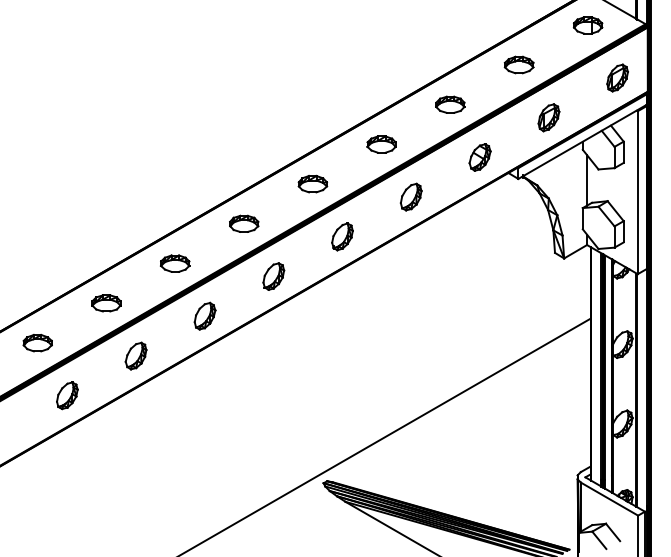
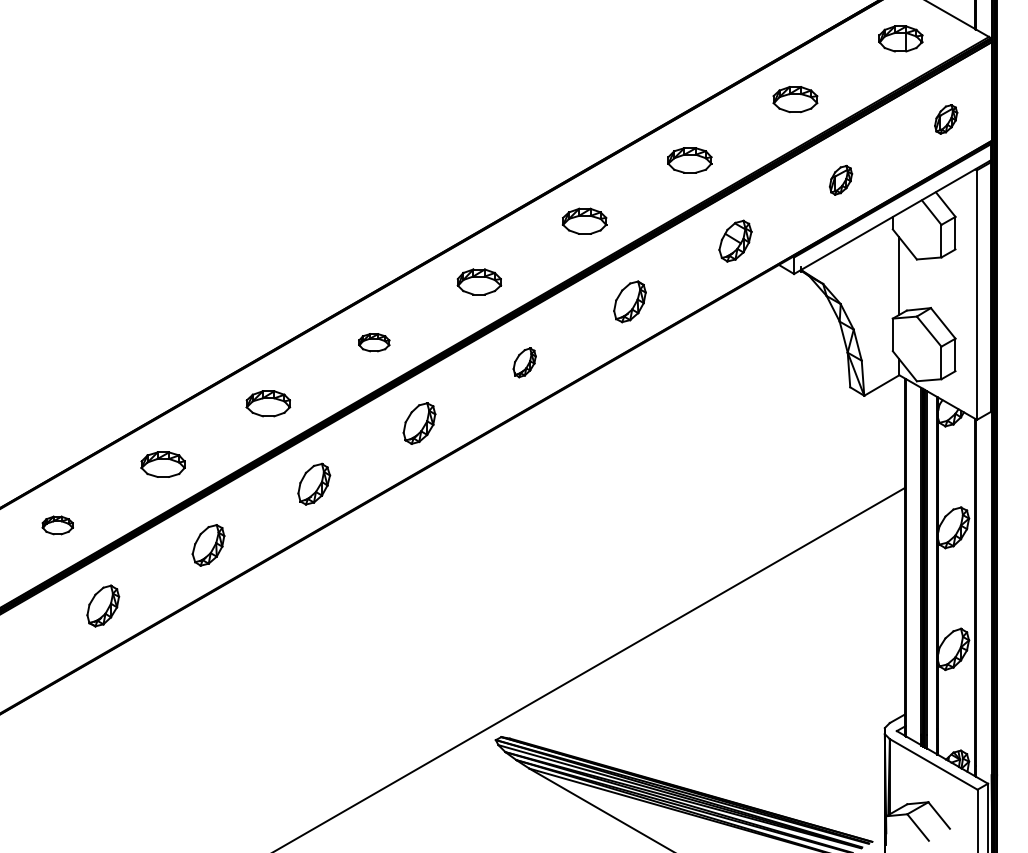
part: (617, 77) -> (945, 118), size x0.7
part: (548, 117) -> (840, 179), size x0.7
part: (244, 223) -> (374, 342), size x0.7
part: (342, 236) -> (524, 362), size x0.7
part: (37, 342) -> (57, 524), size x0.7

